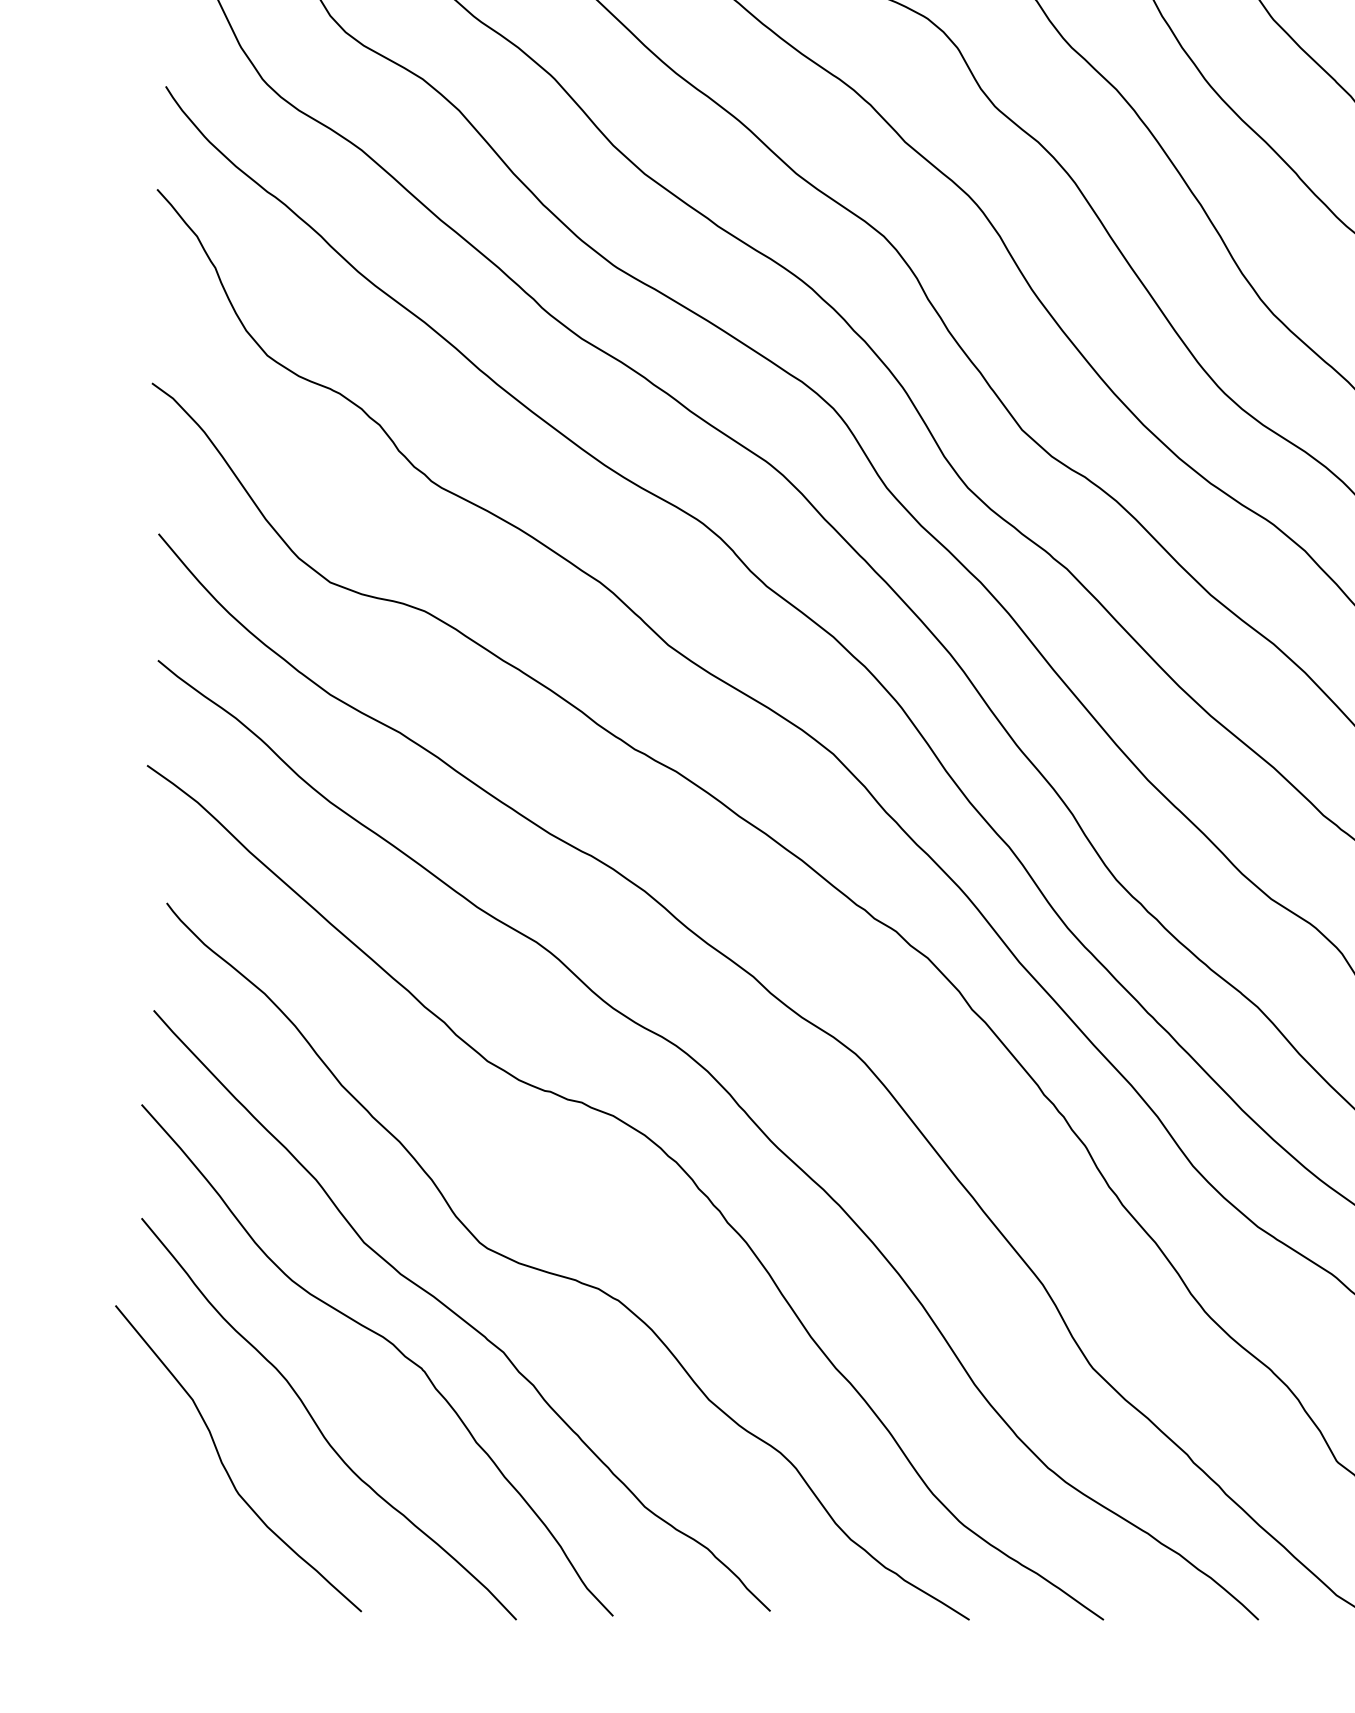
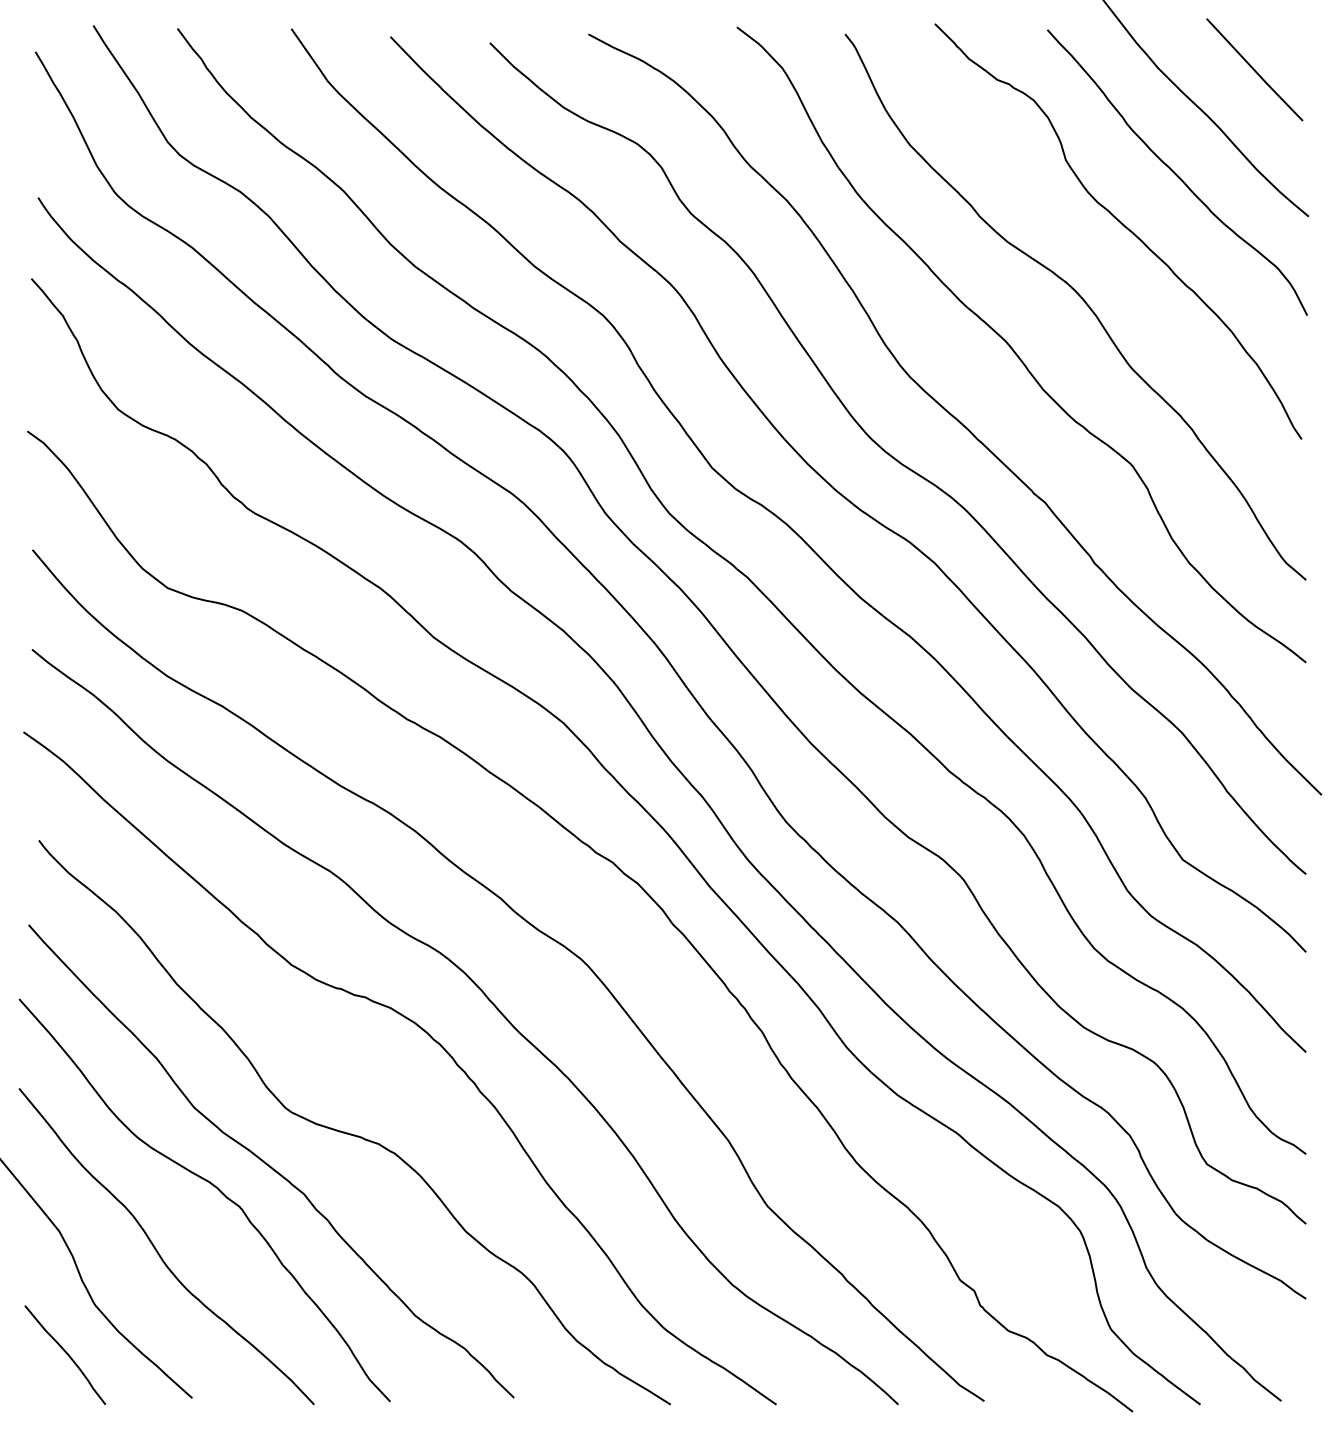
curve: (200, 1554) -> (65, 1353), added

